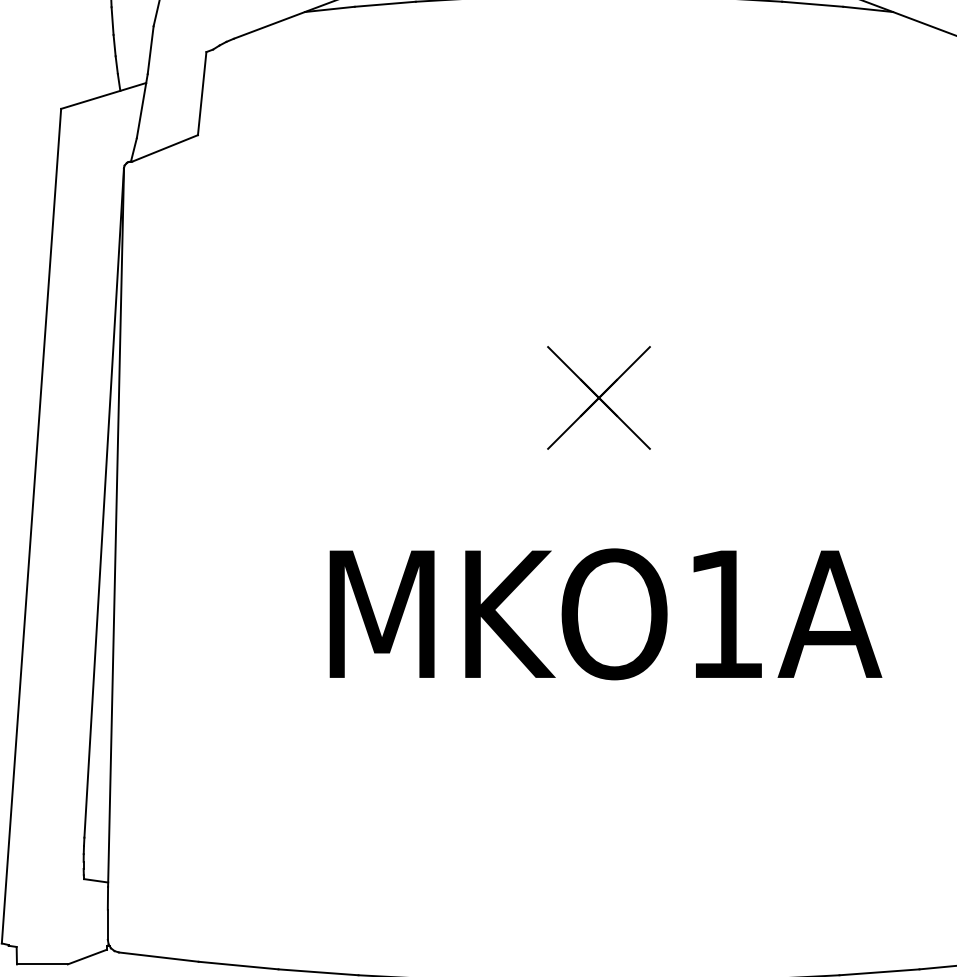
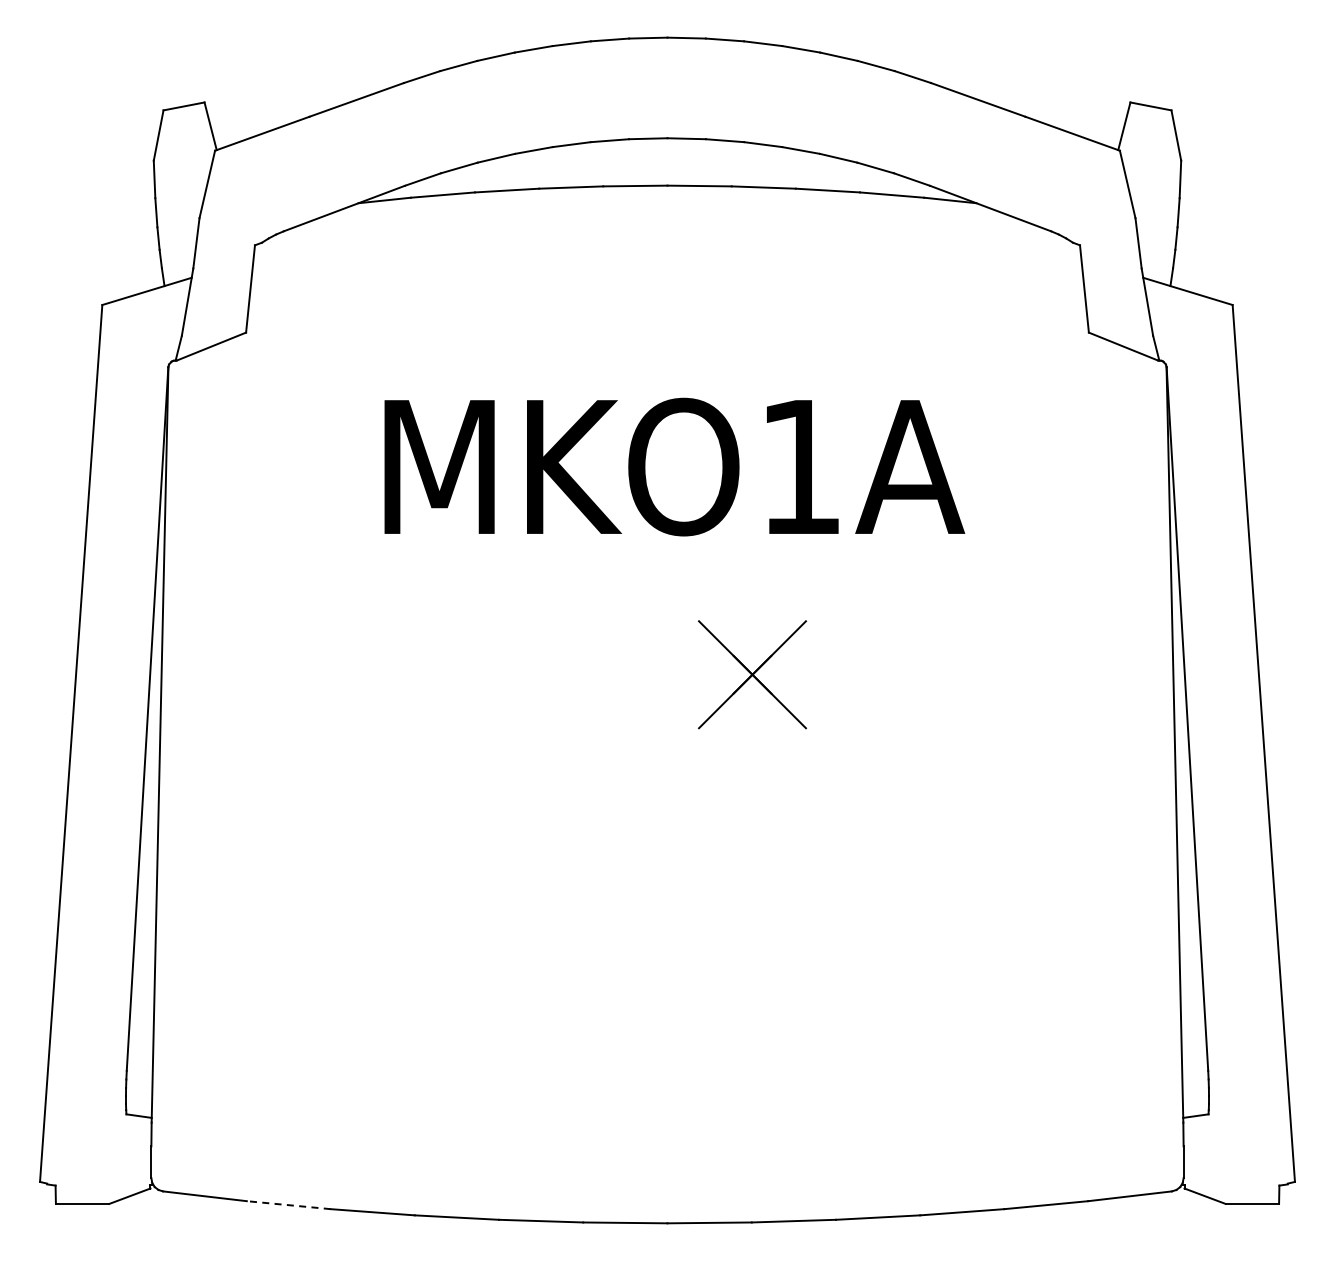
part: (599, 397) -> (752, 674), moved
text: (605, 613) -> (674, 466), moved
line: (238, 965) -> (288, 1205), solid -> dashed

